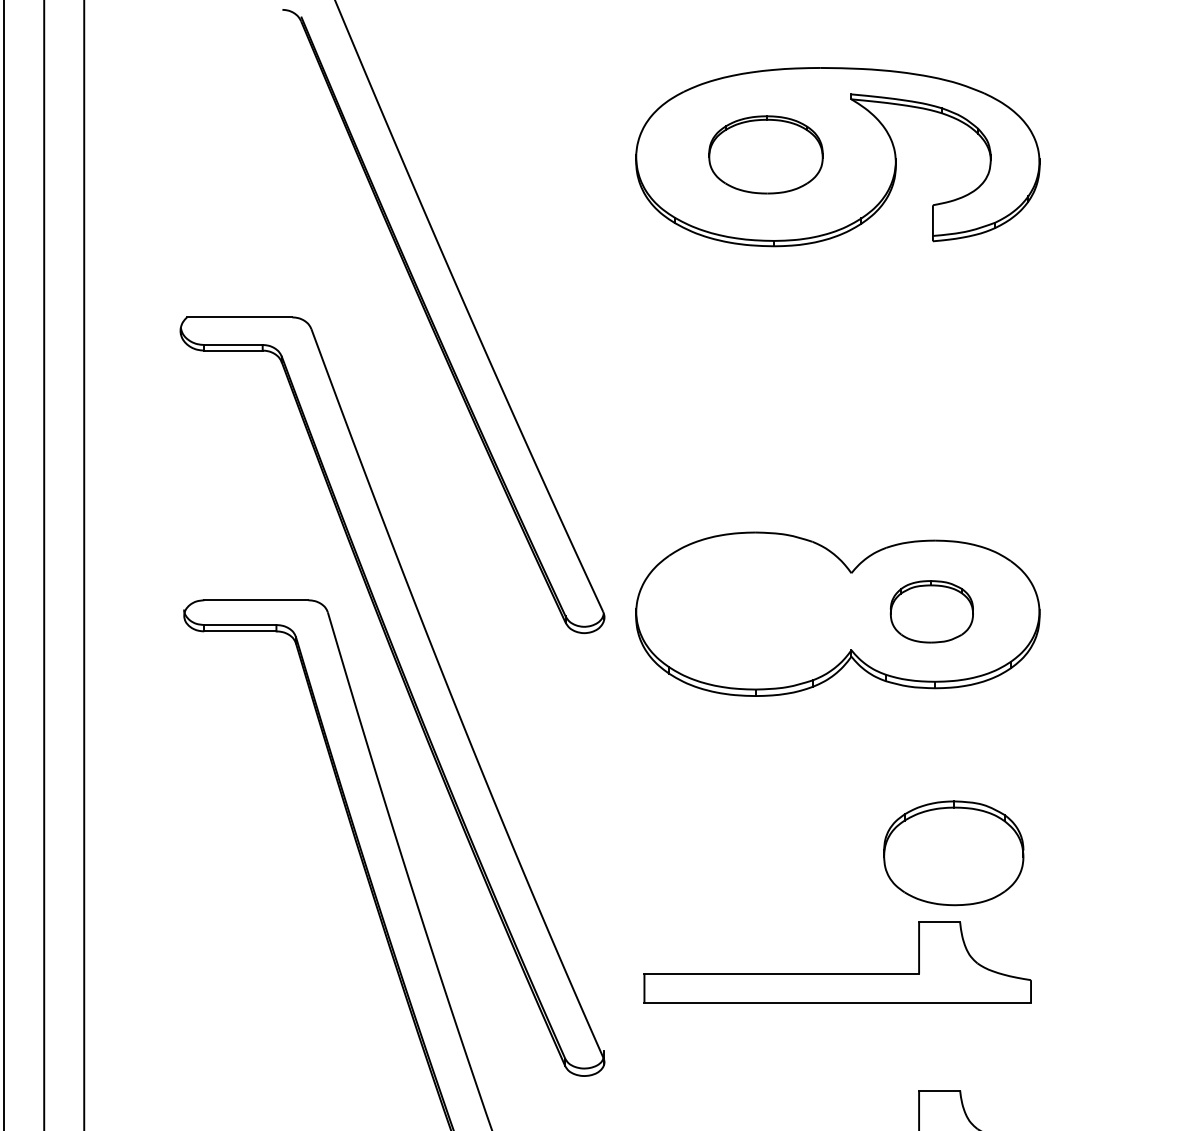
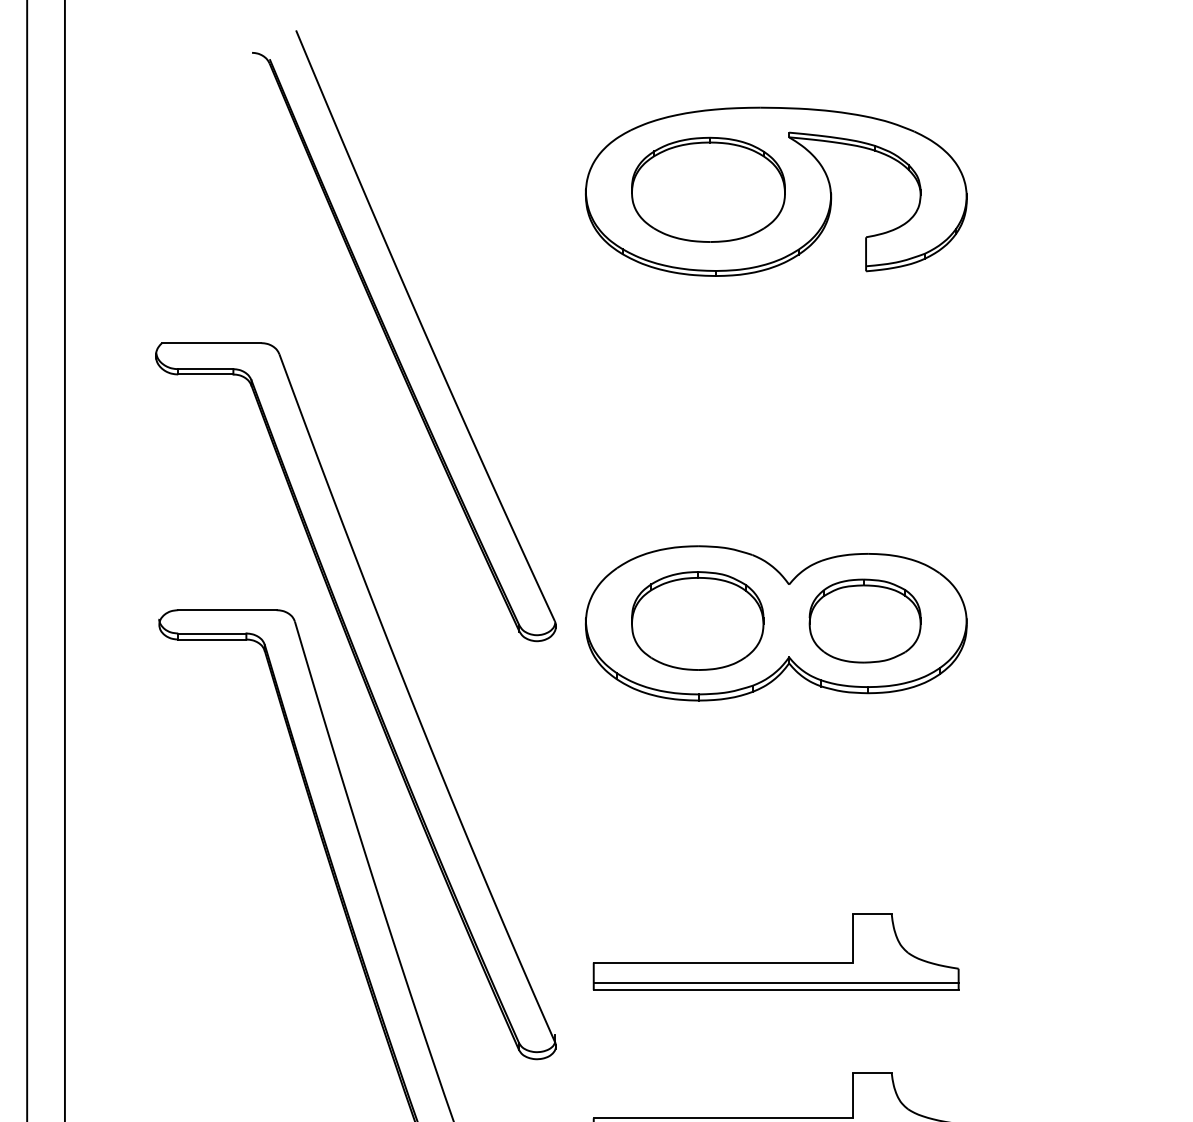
part: (766, 154) -> (708, 189), size x1.43
part: (931, 611) -> (864, 620), size x1.43
part: (953, 852) -> (697, 620), moved
line: (836, 995) -> (775, 983), added

